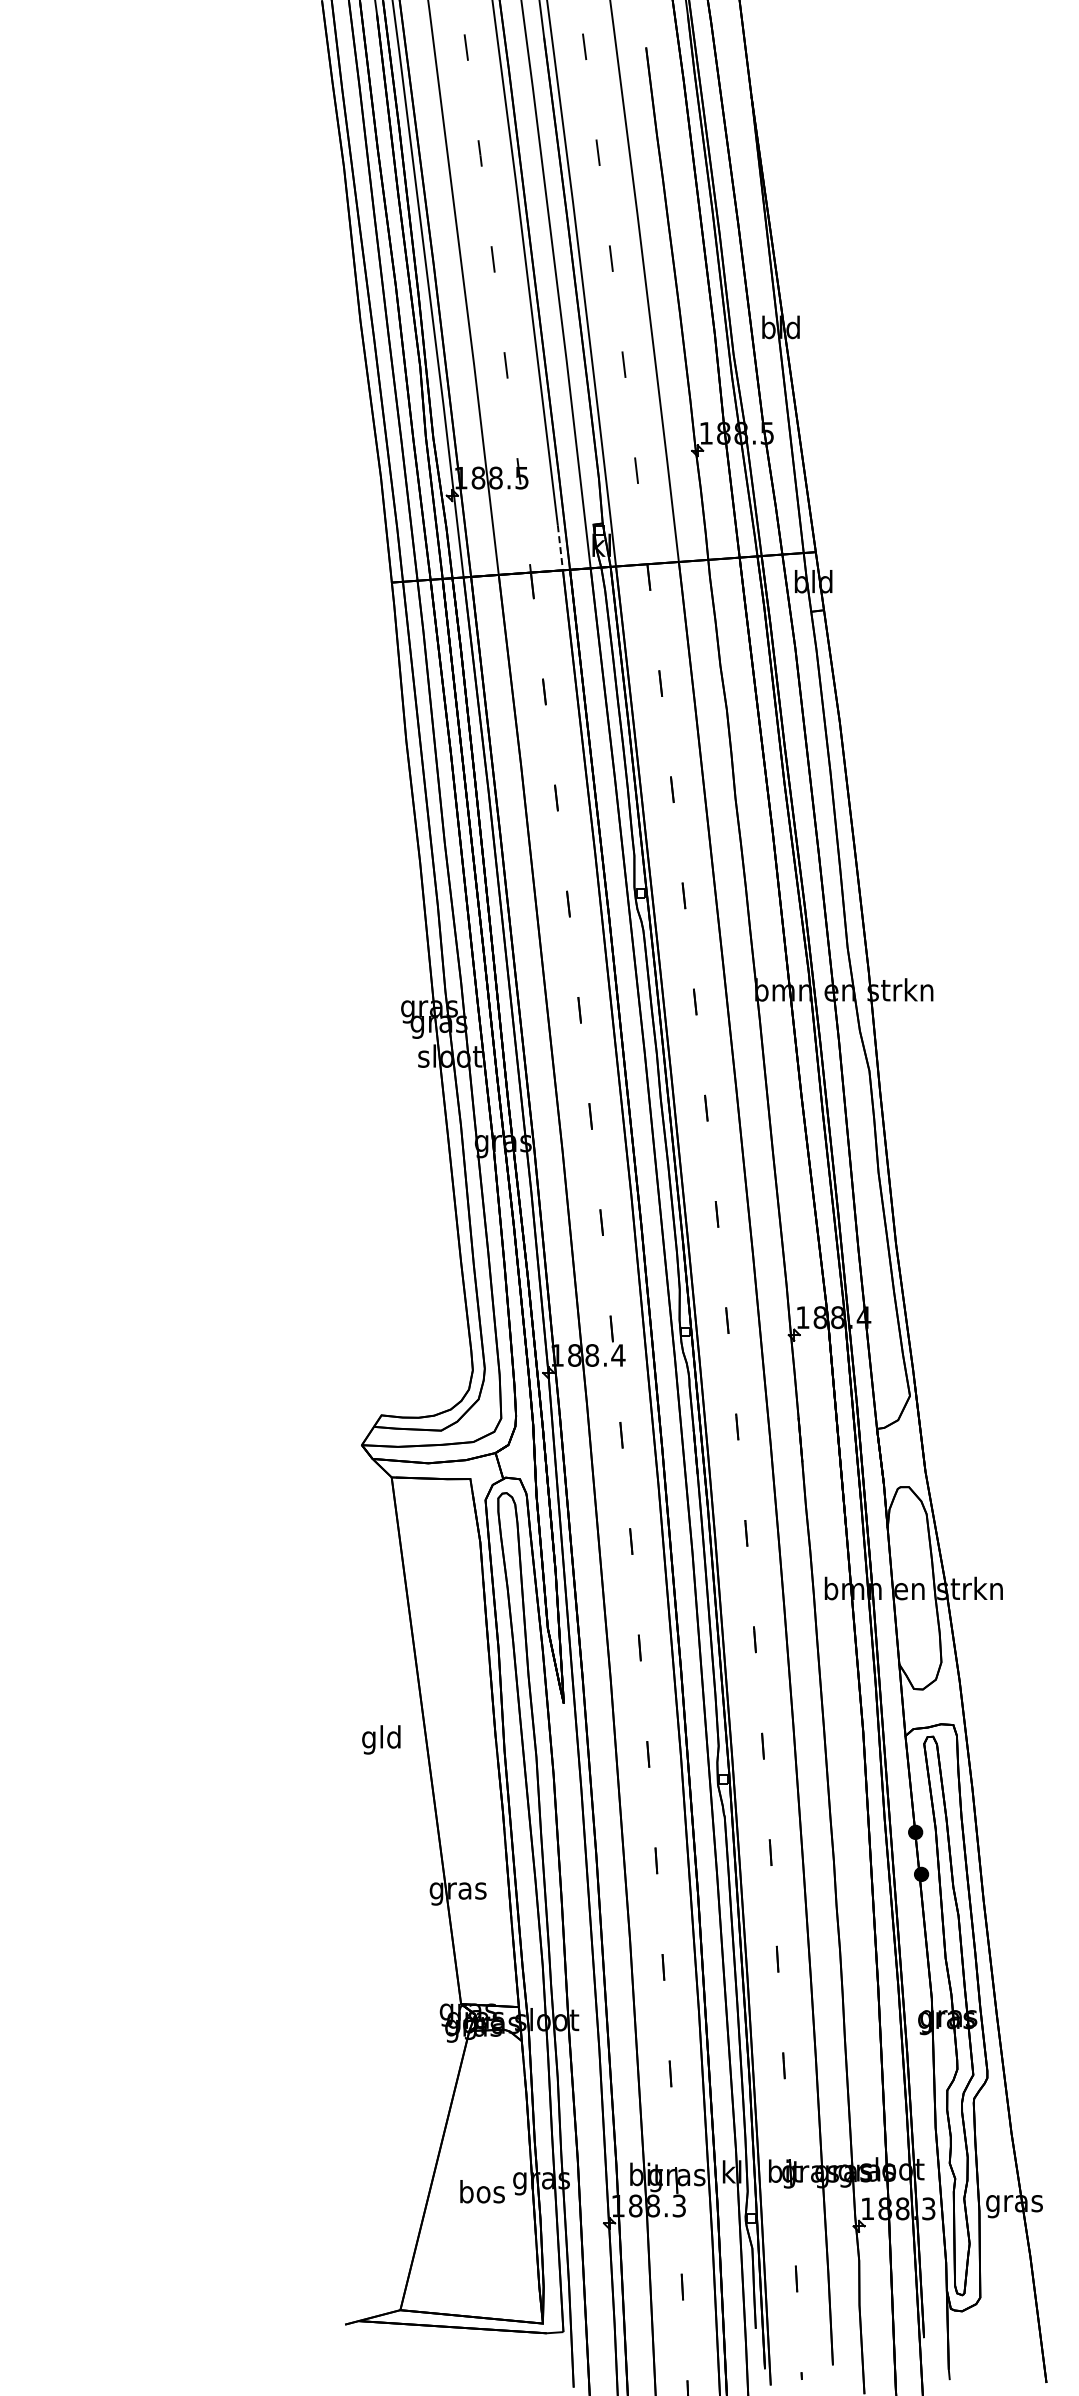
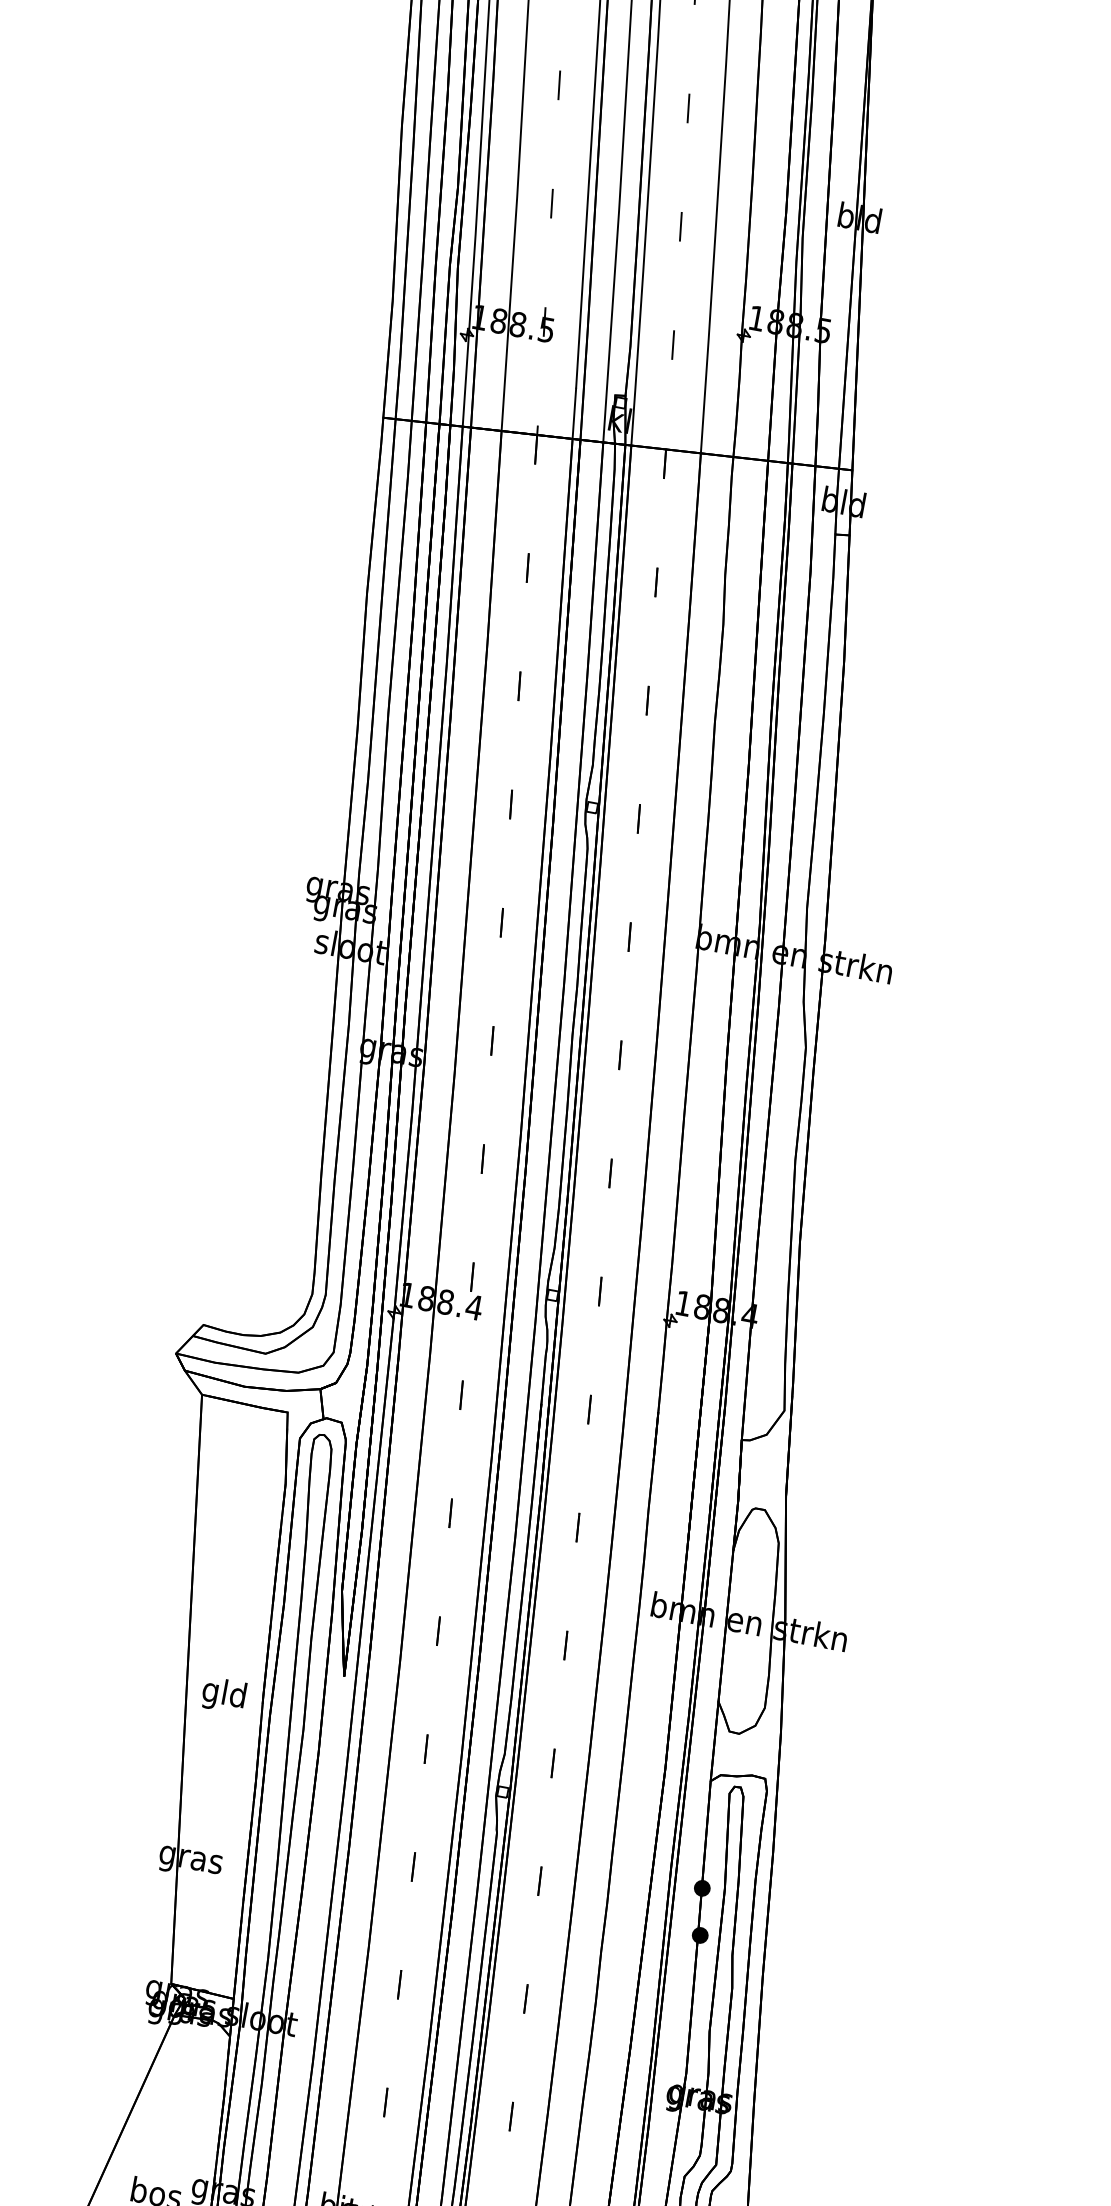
line: (560, 547) -> (574, 413), dashed -> solid
text: (381, 1739) -> (224, 1694), moved

